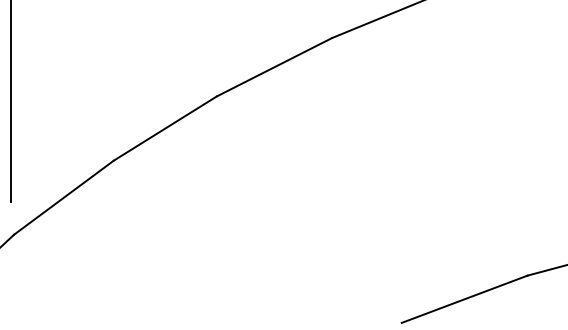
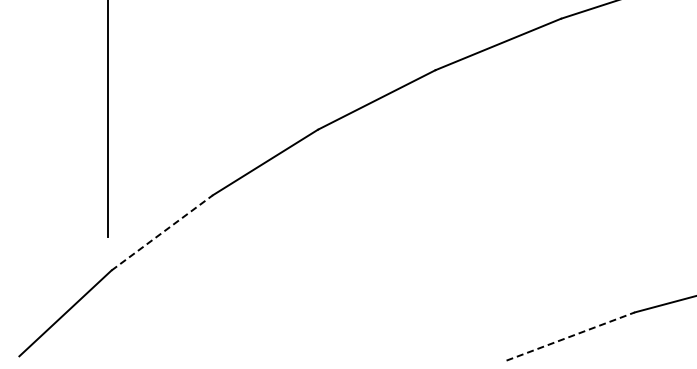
line: (64, 197) -> (162, 232), solid -> dashed
line: (464, 299) -> (570, 336), solid -> dashed

